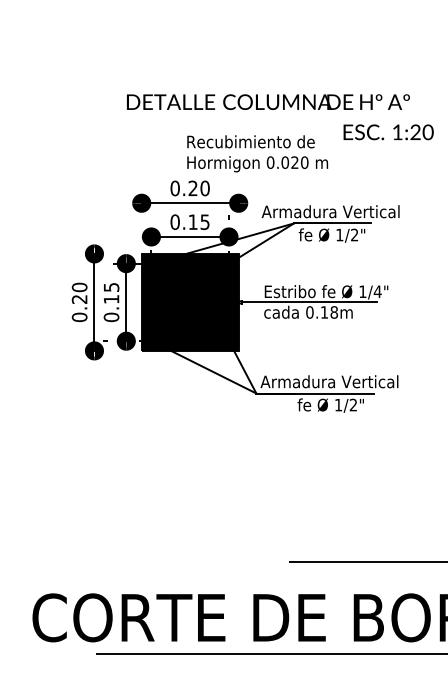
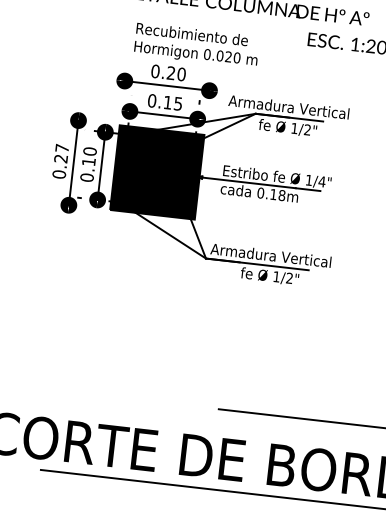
text: (257, 153) -> (196, 45), moved
text: (79, 287) -> (62, 148), 0.20 -> 0.27
text: (111, 287) -> (90, 151), 0.15 -> 0.10

